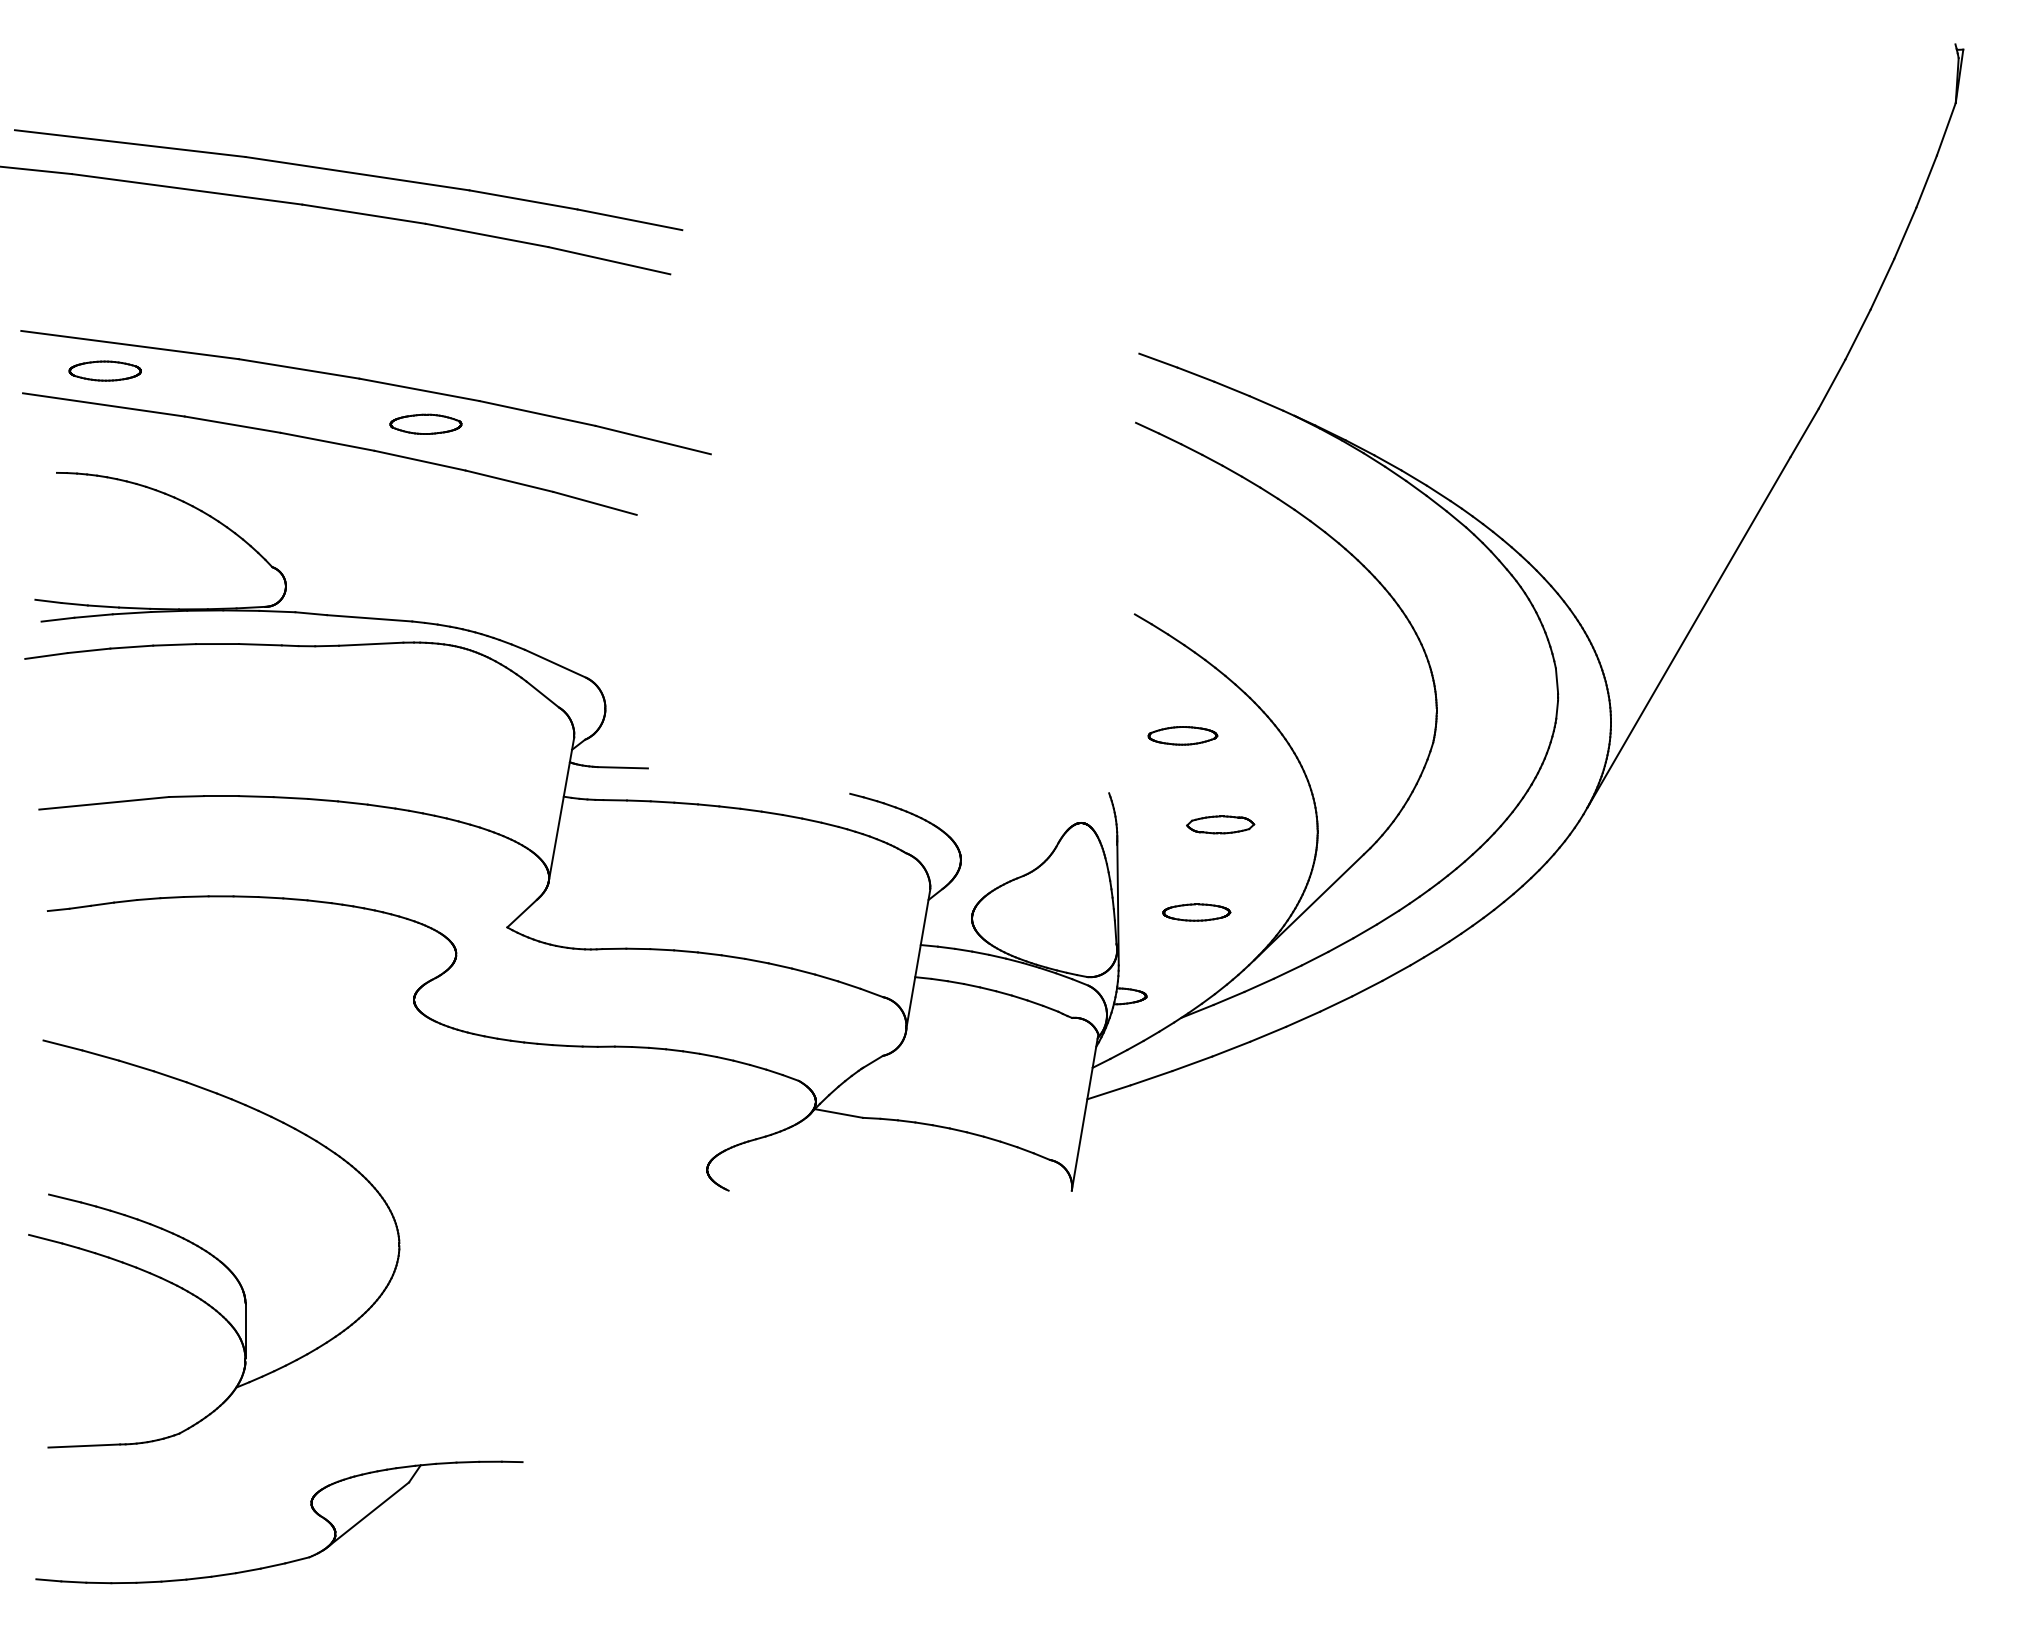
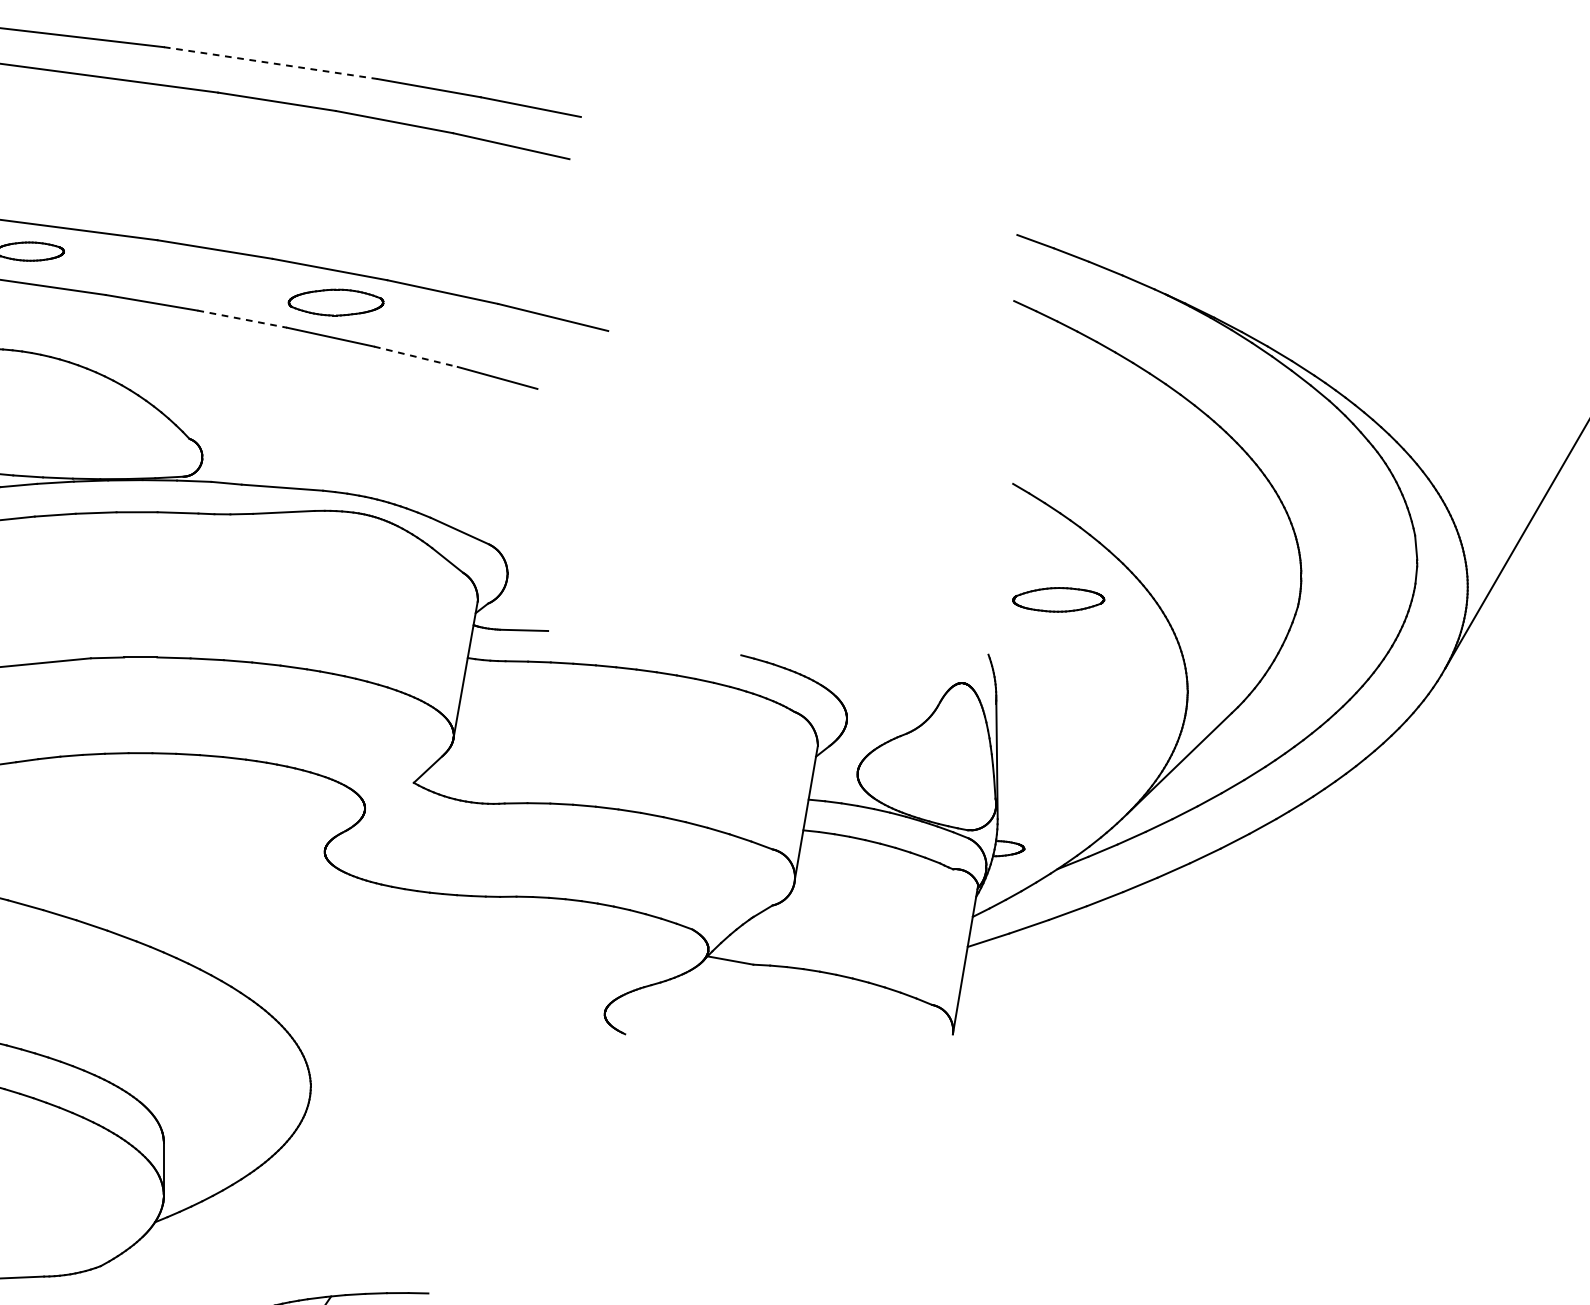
line: (358, 173) -> (271, 62), solid -> dashed
part: (425, 423) -> (335, 301), size x1.4
line: (327, 441) -> (242, 318), solid -> dashed
line: (509, 481) -> (415, 357), solid -> dashed
part: (1182, 735) -> (1058, 599), size x1.4
part: (1220, 824) -> (1094, 684), removed
part: (1196, 912) -> (1071, 768), removed

